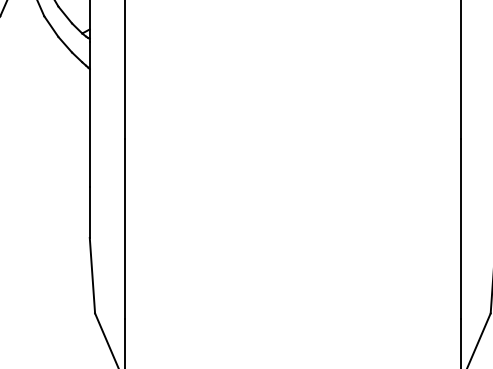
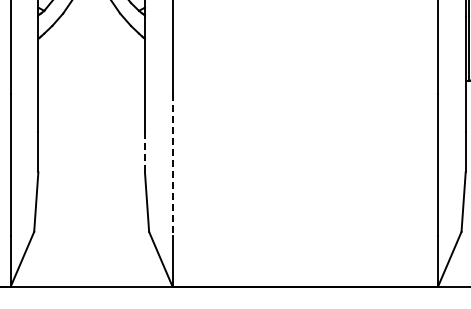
line: (89, 211) -> (144, 151), solid -> dashed
line: (124, 229) -> (172, 165), solid -> dashed

